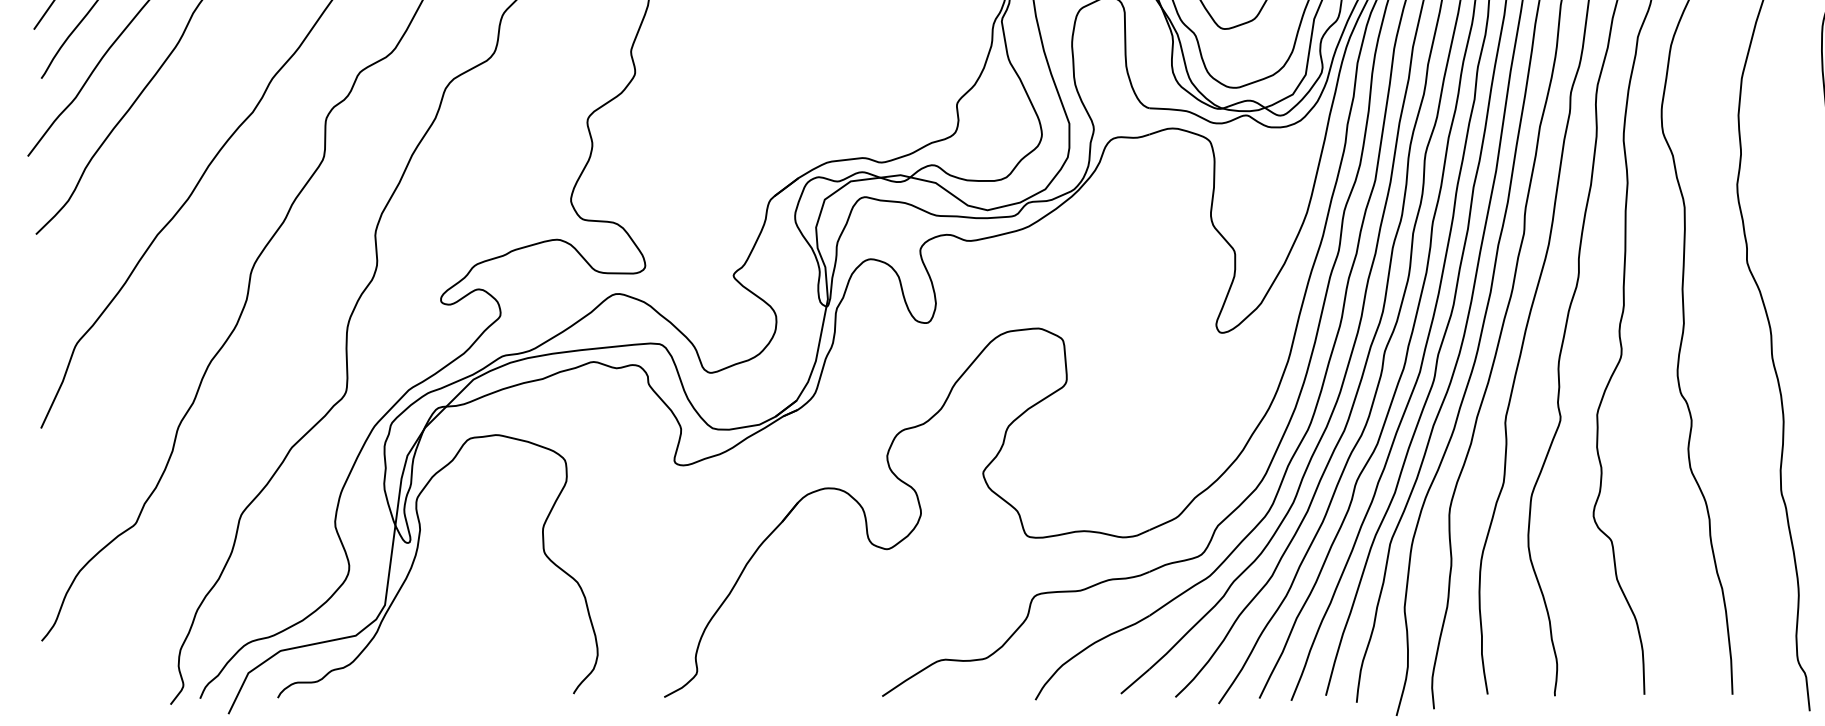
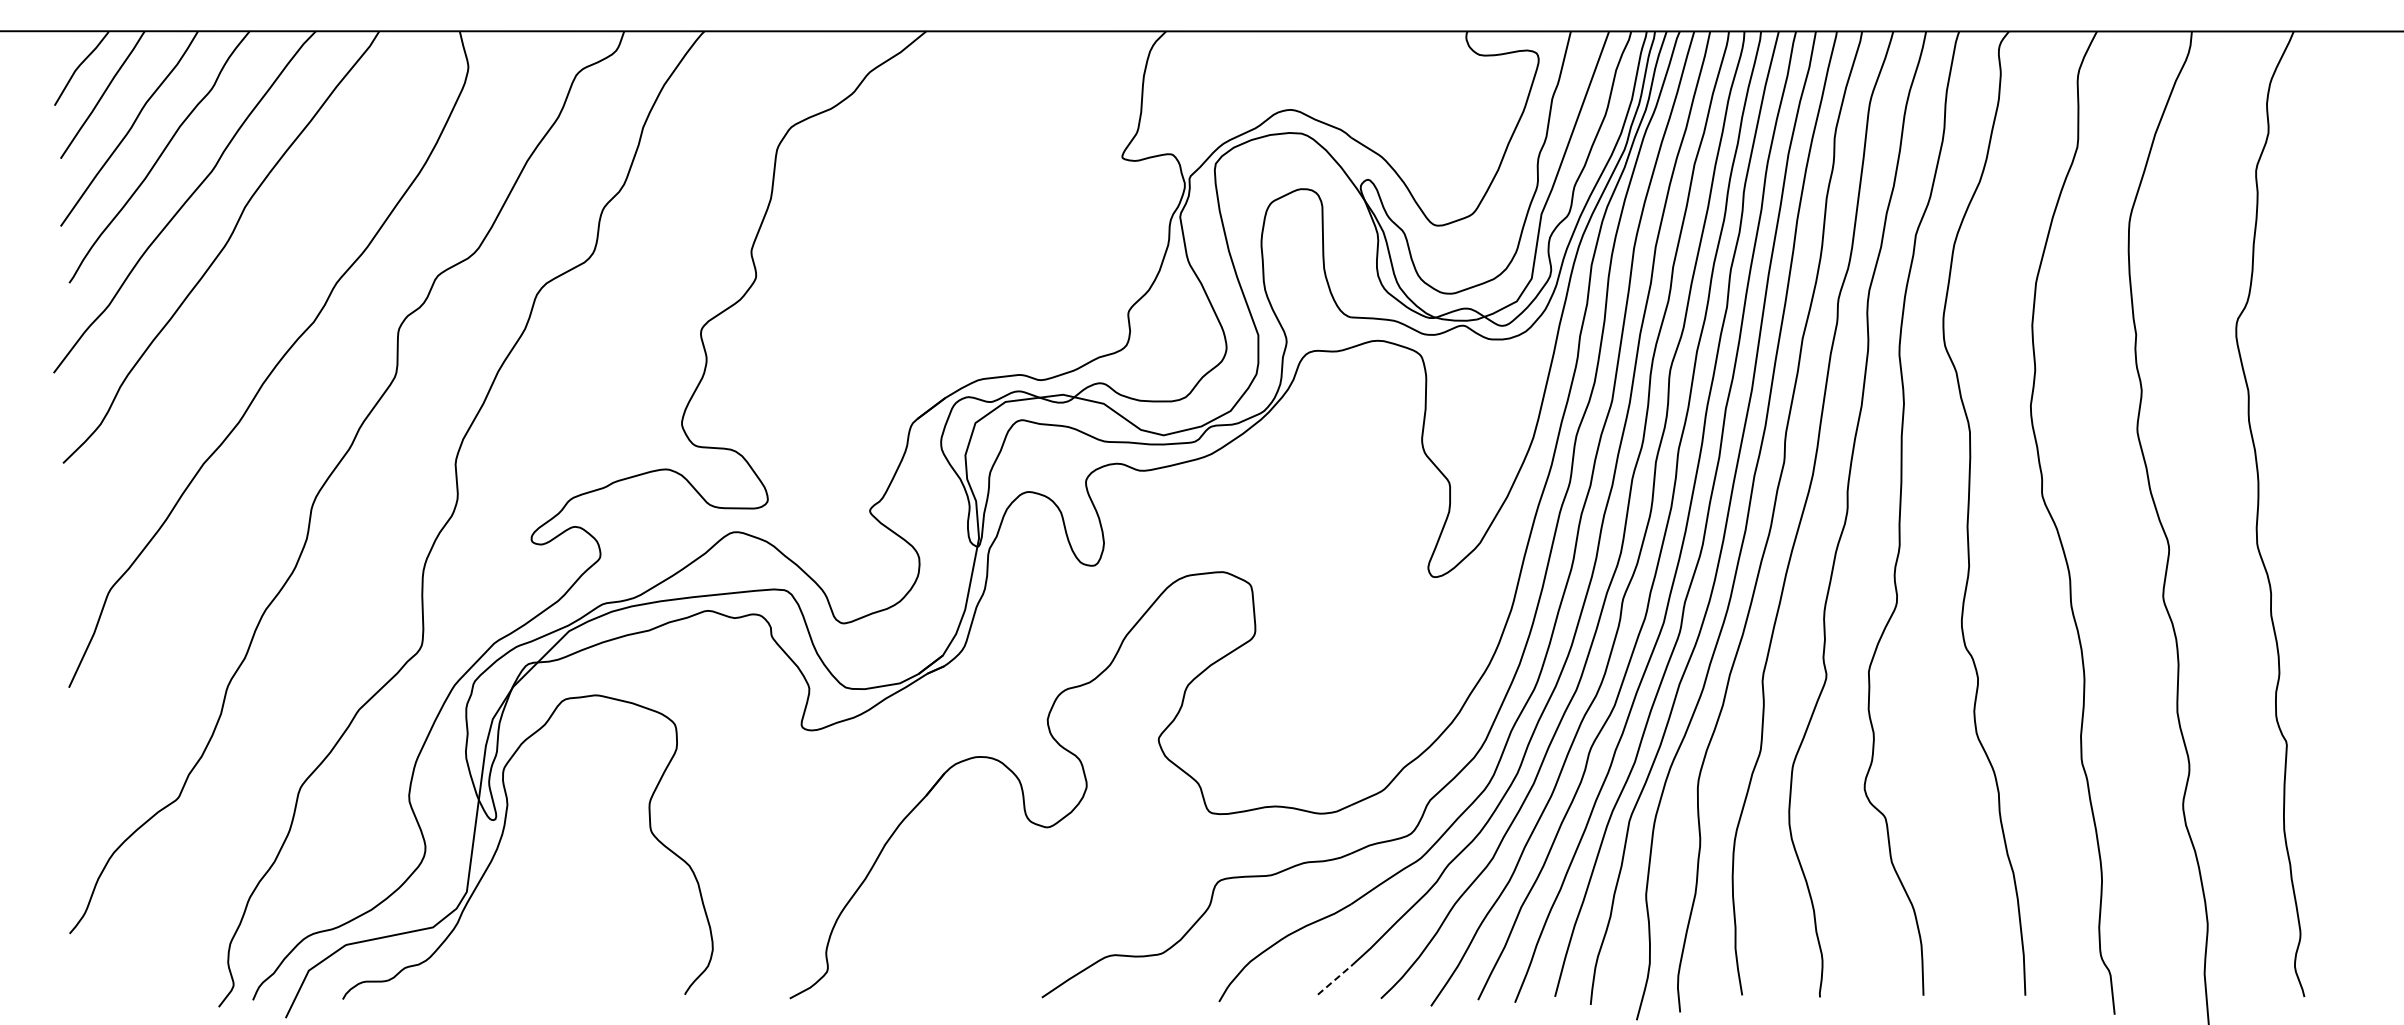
line: (1135, 681) -> (1334, 980), solid -> dashed

